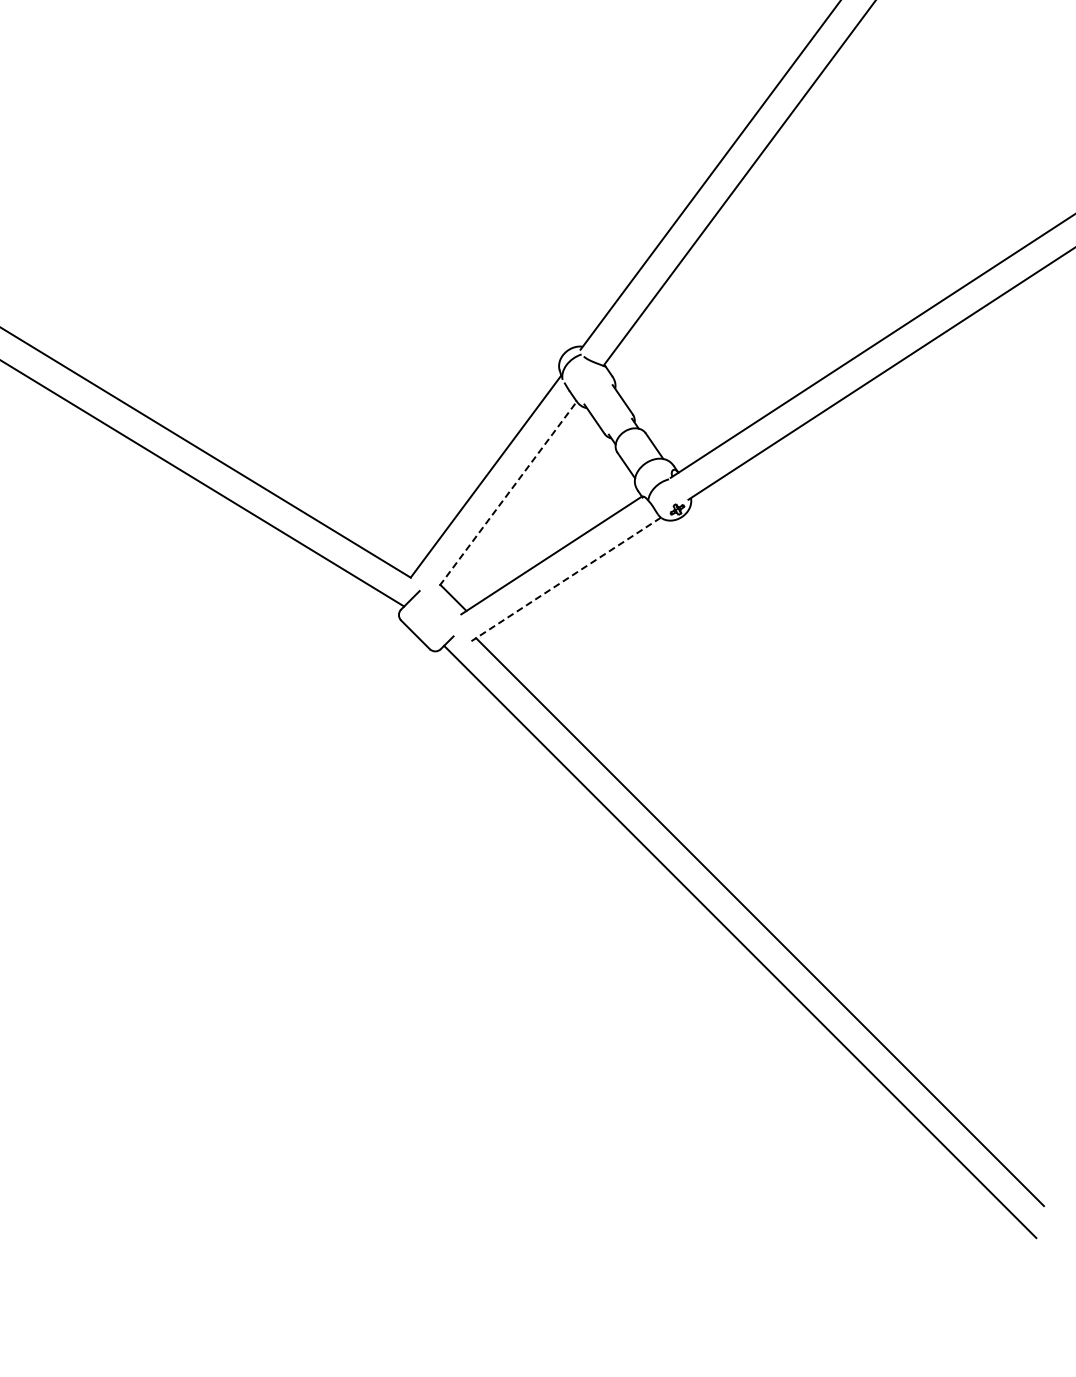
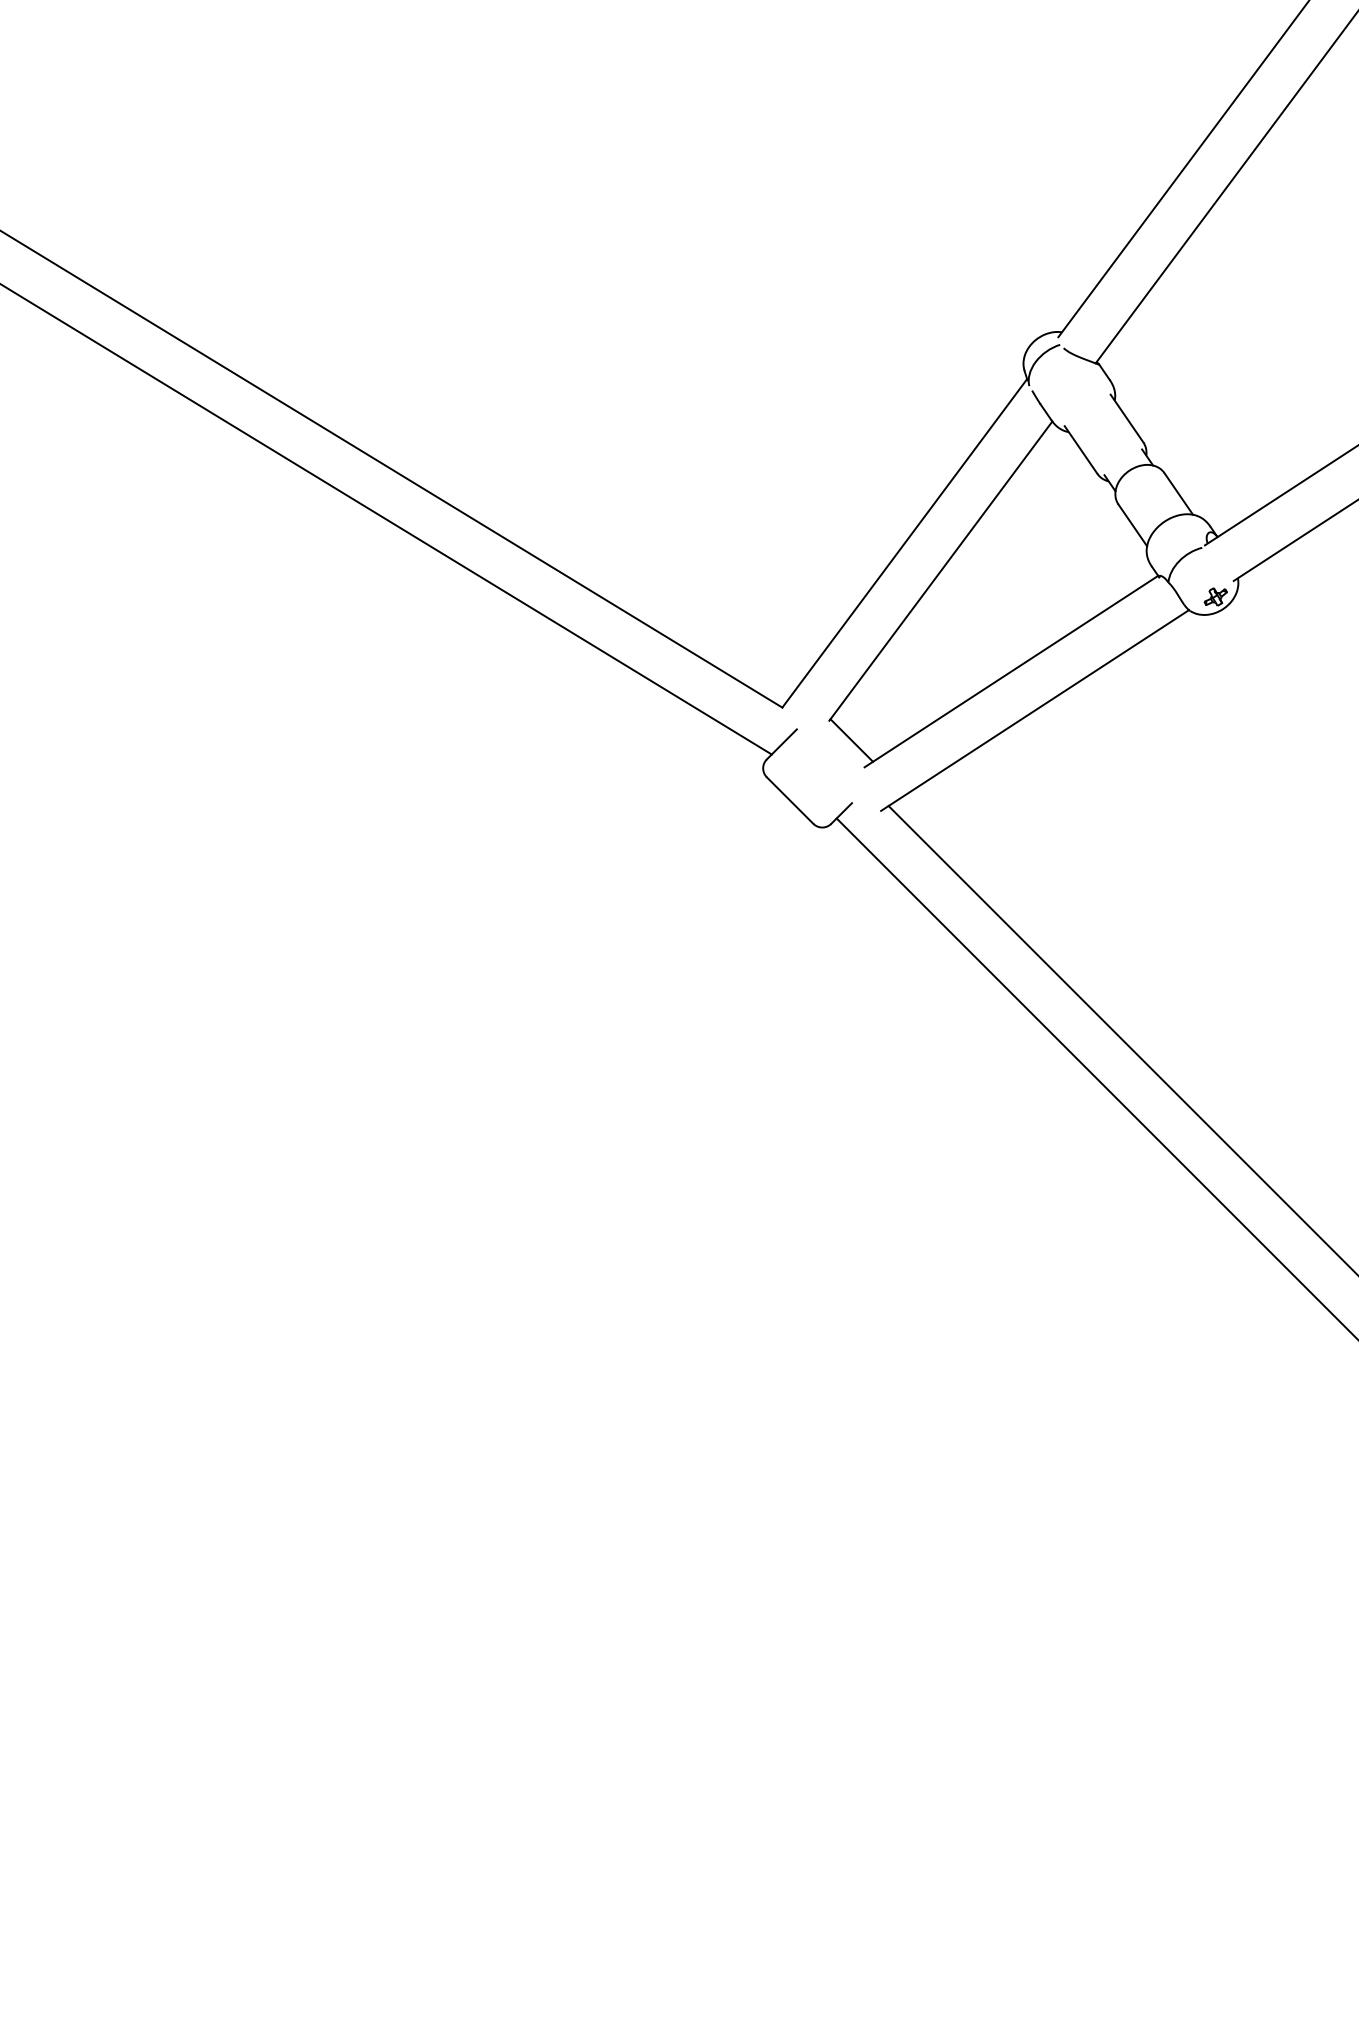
line: (508, 493) -> (941, 570), dashed -> solid
line: (565, 579) -> (1033, 710), dashed -> solid

